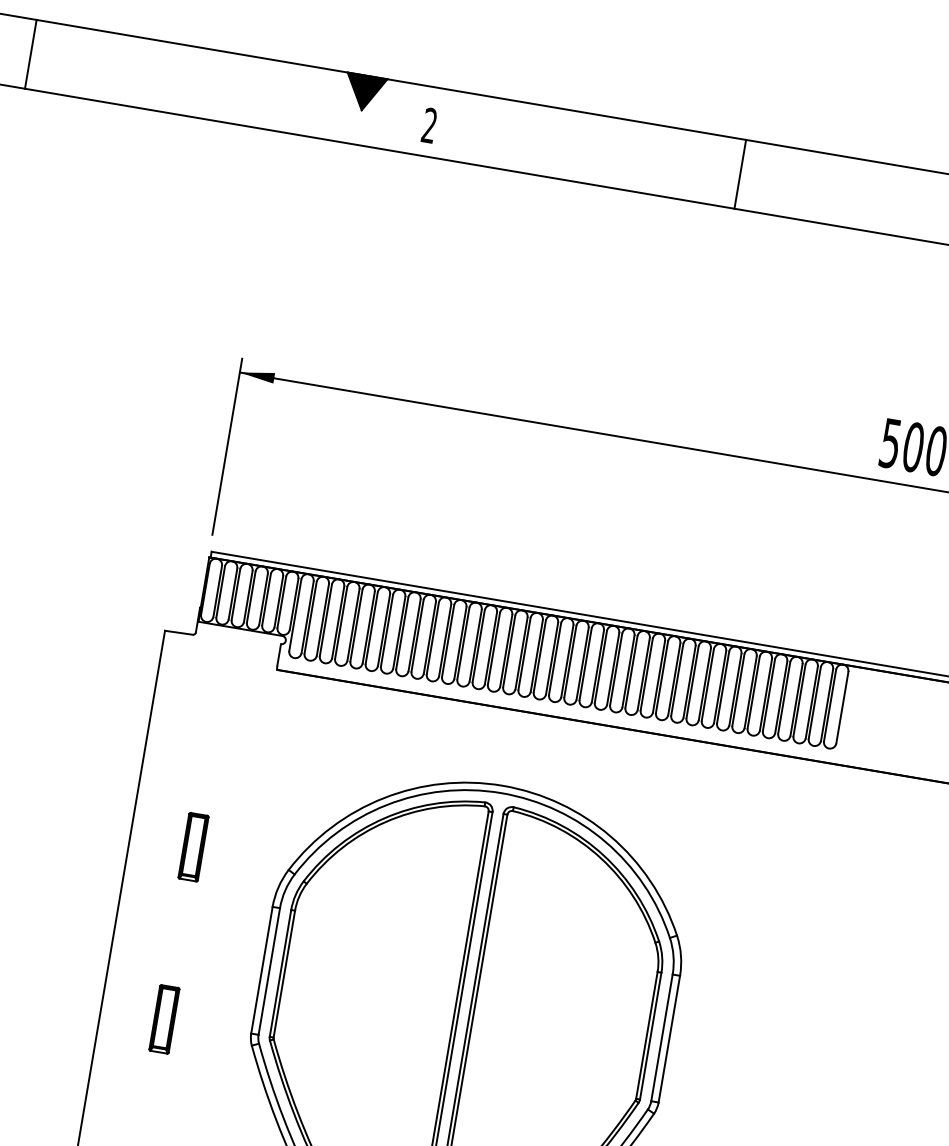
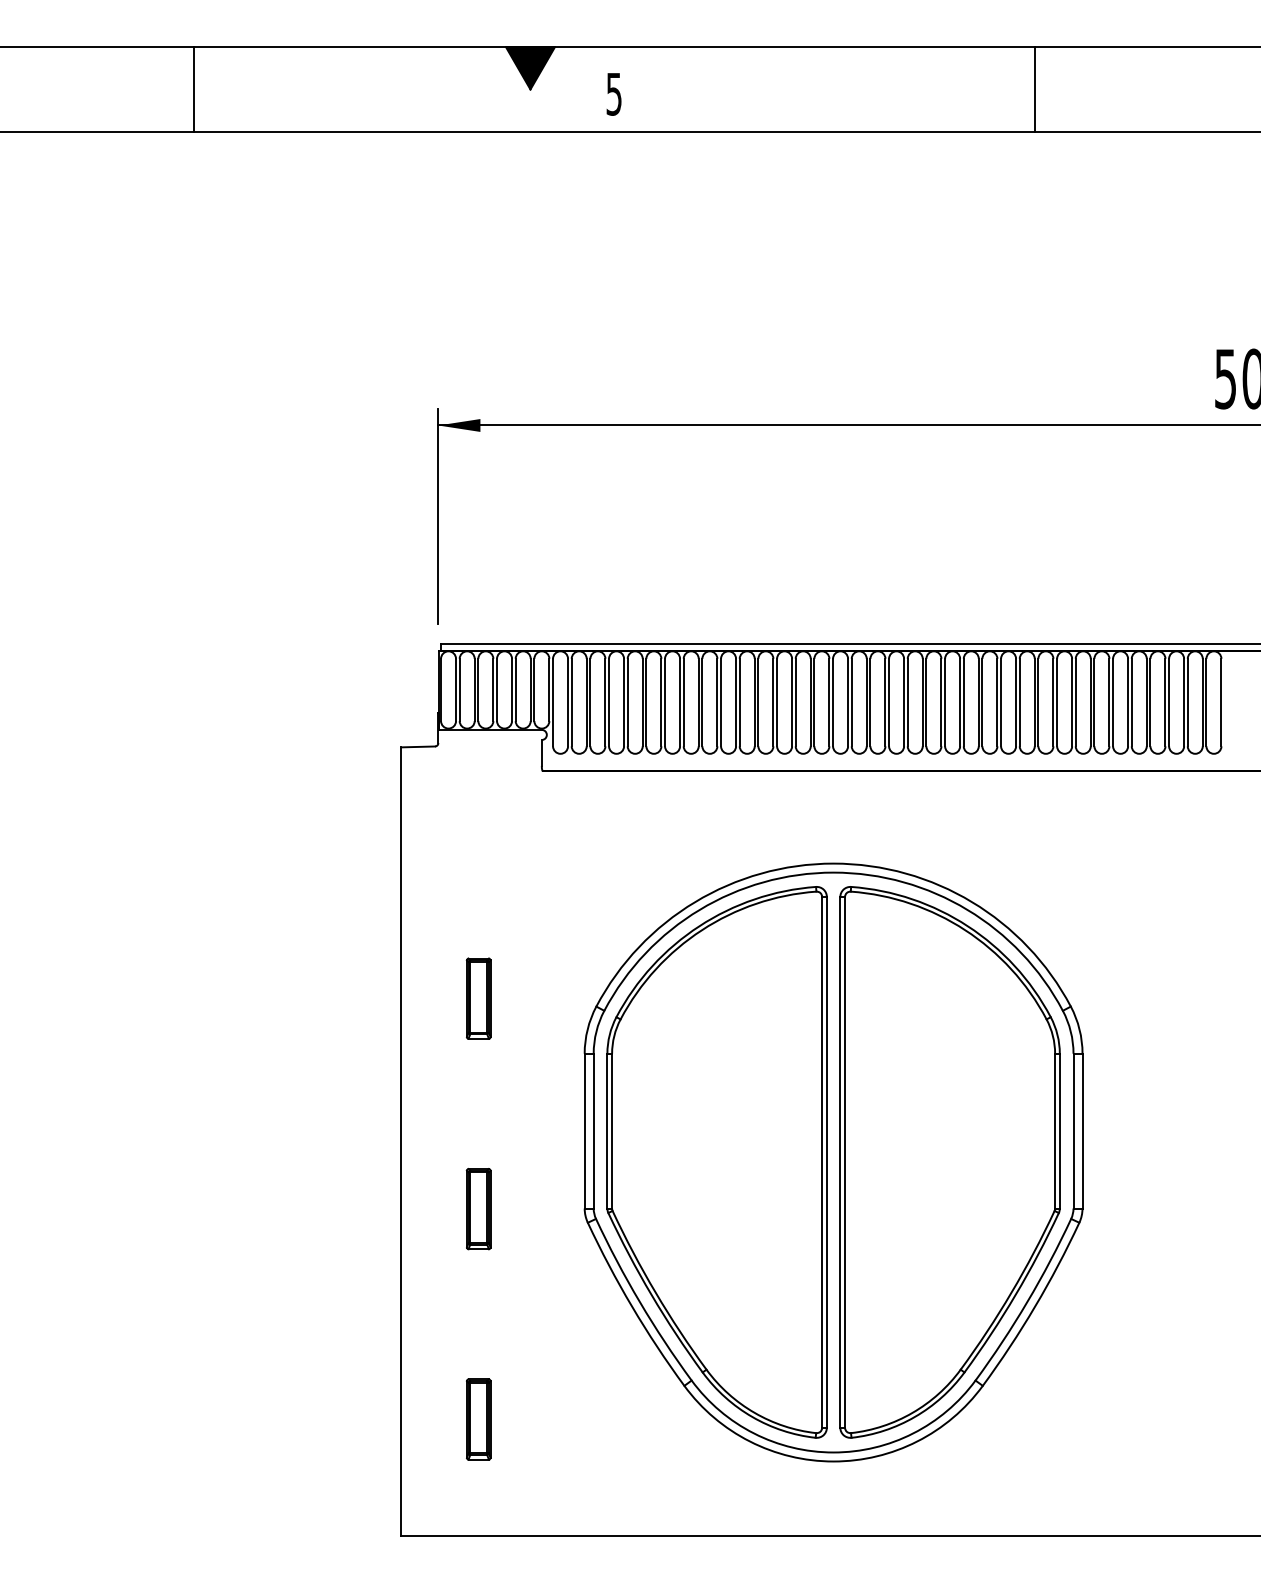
line: (31, 54) -> (194, 89), moved
text: (429, 125) -> (613, 93), 2 -> 5
line: (740, 174) -> (1035, 89), moved

